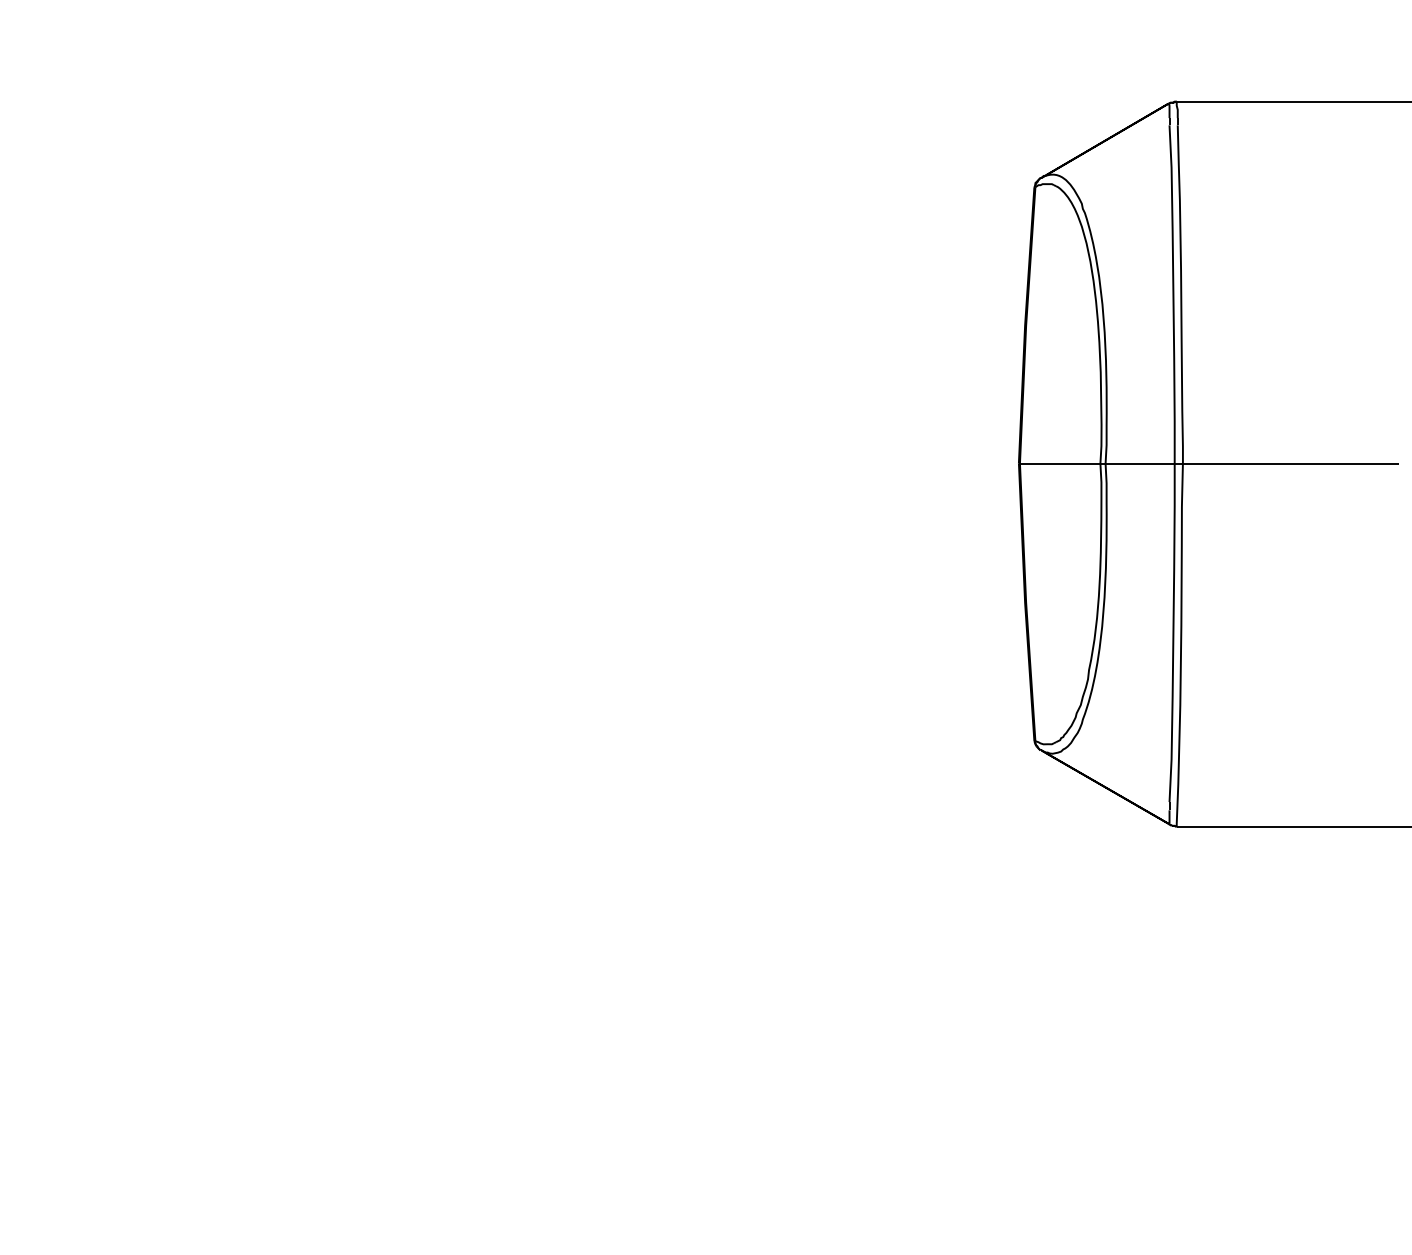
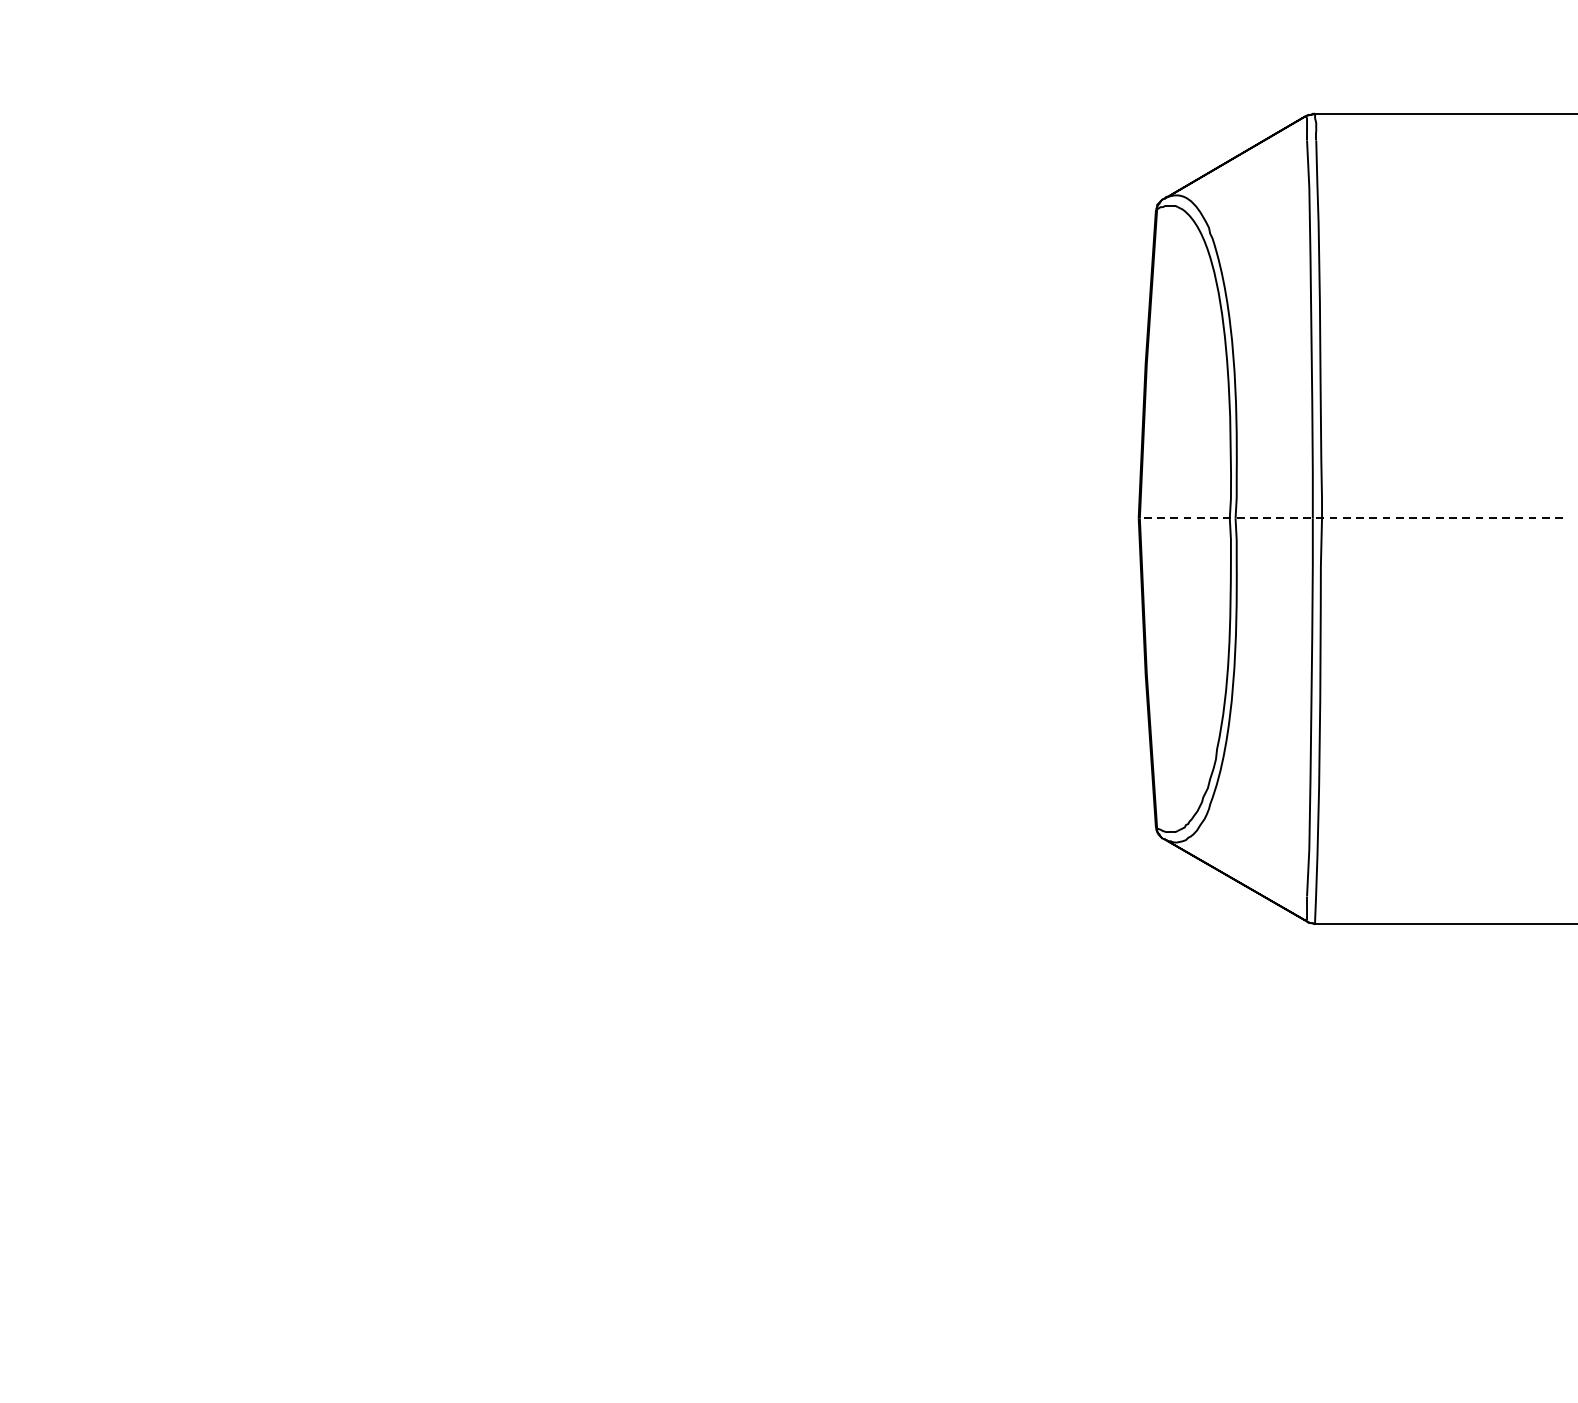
line: (1208, 463) -> (1350, 518), solid -> dashed

